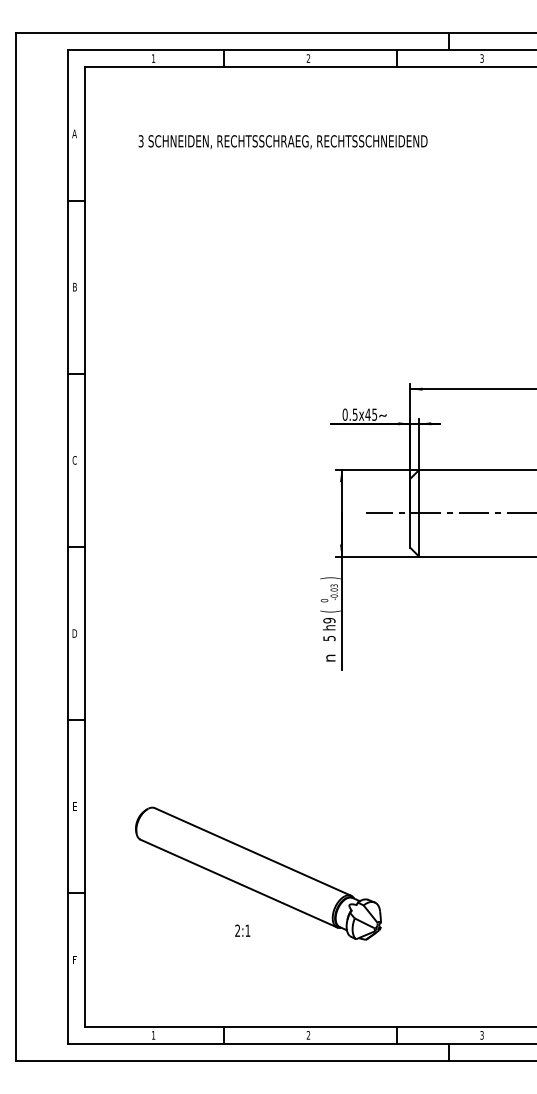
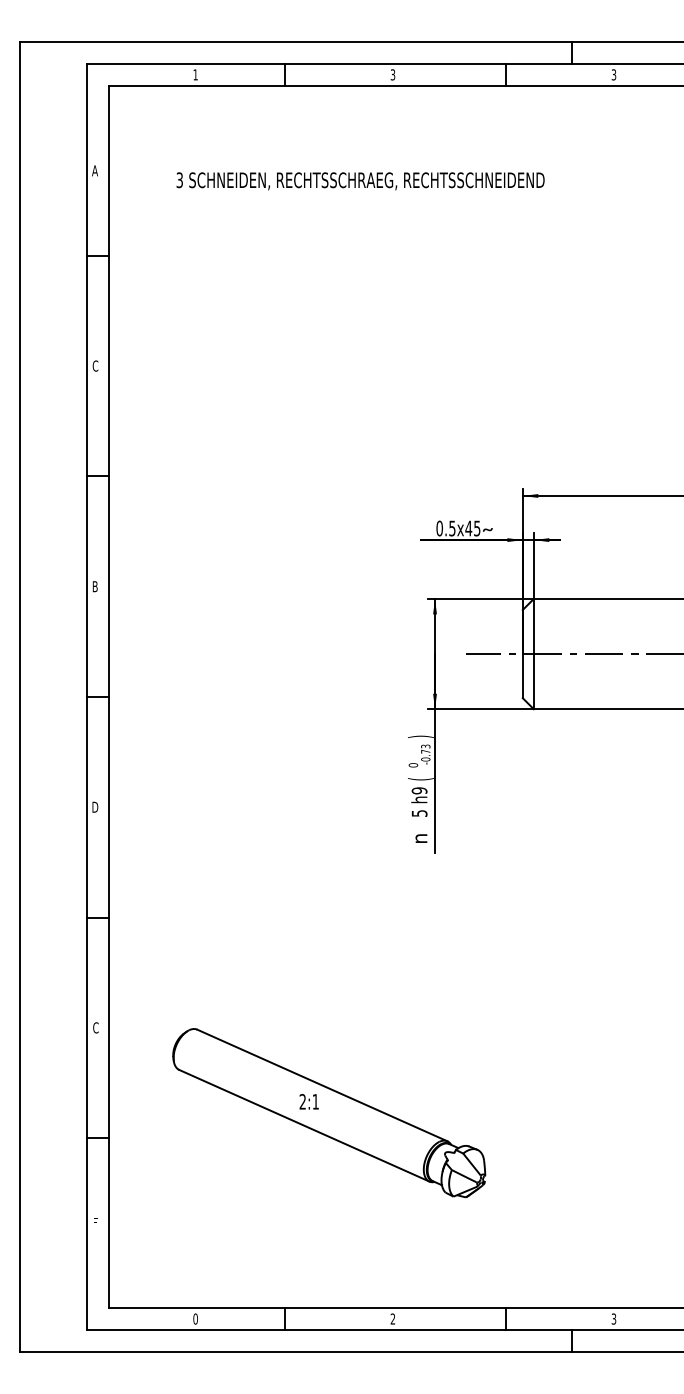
text: (308, 59) -> (392, 75), 2 -> 3
text: (74, 286) -> (95, 365), B -> C
text: (74, 460) -> (94, 586), C -> B
text: (334, 589) -> (425, 751), -0.03 -> -0.73
text: (74, 806) -> (95, 1027), E -> C
text: (242, 930) -> (308, 1101), moved
text: (153, 1034) -> (195, 1318), 1 -> 0

